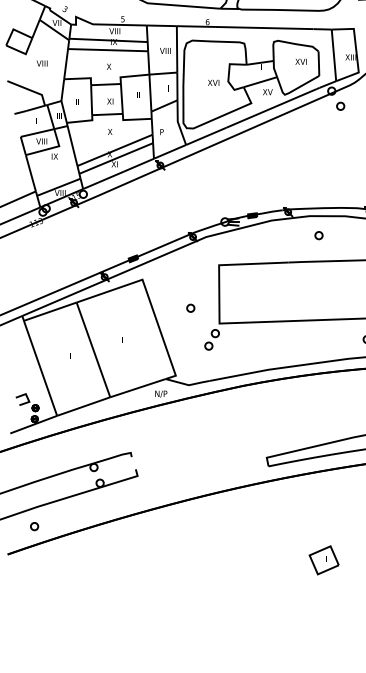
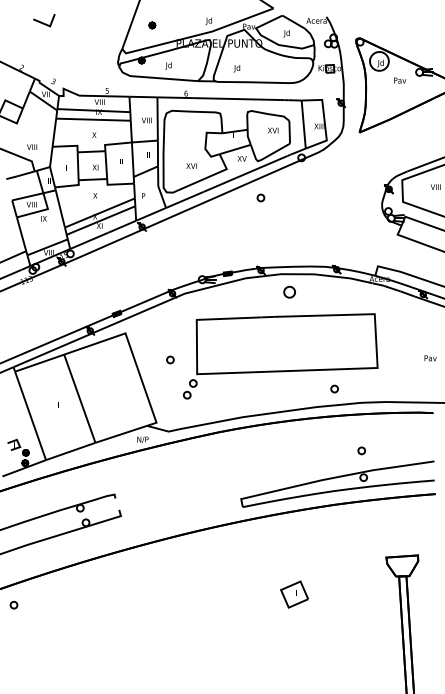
text: (42, 62) -> (32, 146), moved
text: (213, 82) -> (191, 165), moved
part: (340, 105) -> (260, 197), moved
part: (318, 235) -> (289, 292), size x1.6
part: (34, 525) -> (13, 604), moved

